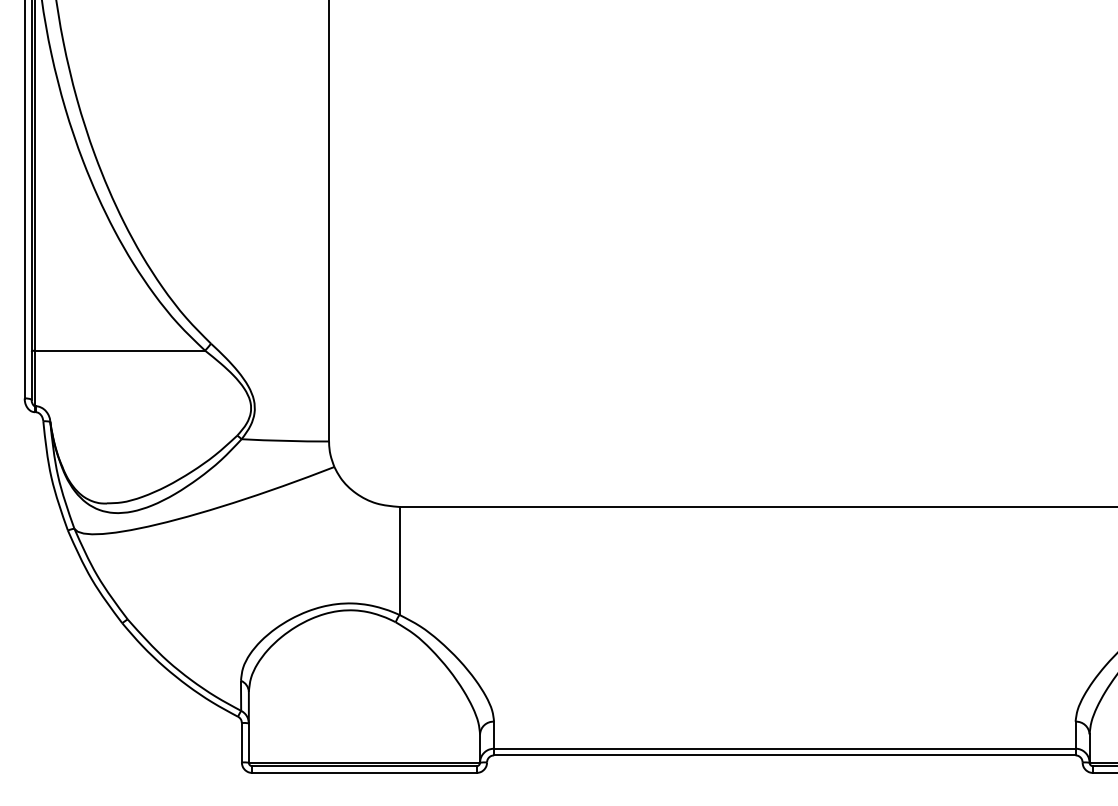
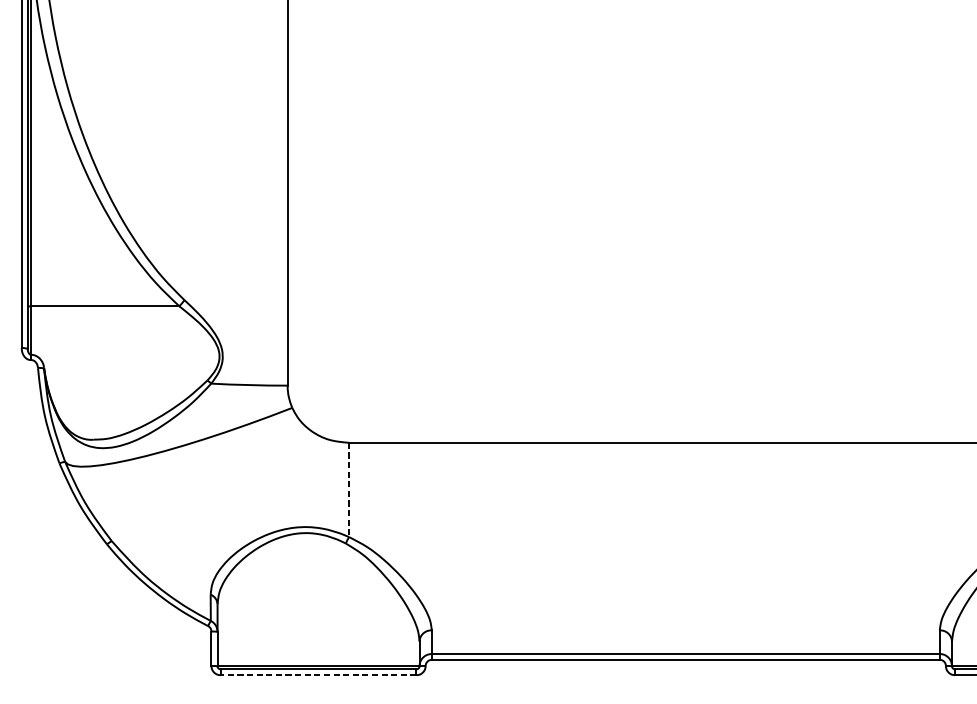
line: (399, 560) -> (349, 489), solid -> dashed
line: (363, 772) -> (317, 674), solid -> dashed

